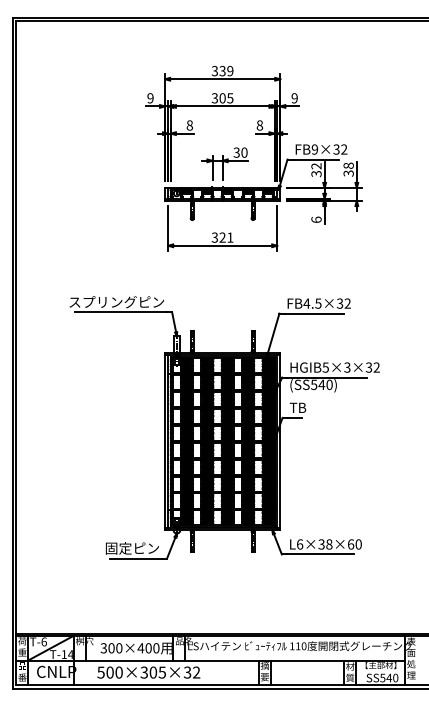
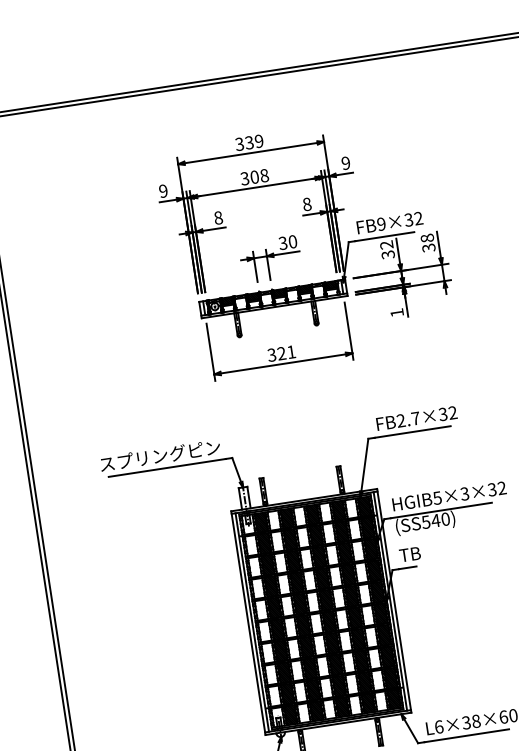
text: (230, 98) -> (264, 175), 305 -> 308
text: (316, 219) -> (397, 312), 6 -> 1
text: (312, 303) -> (408, 419), FB4.5×32 -> FB2.7×32

